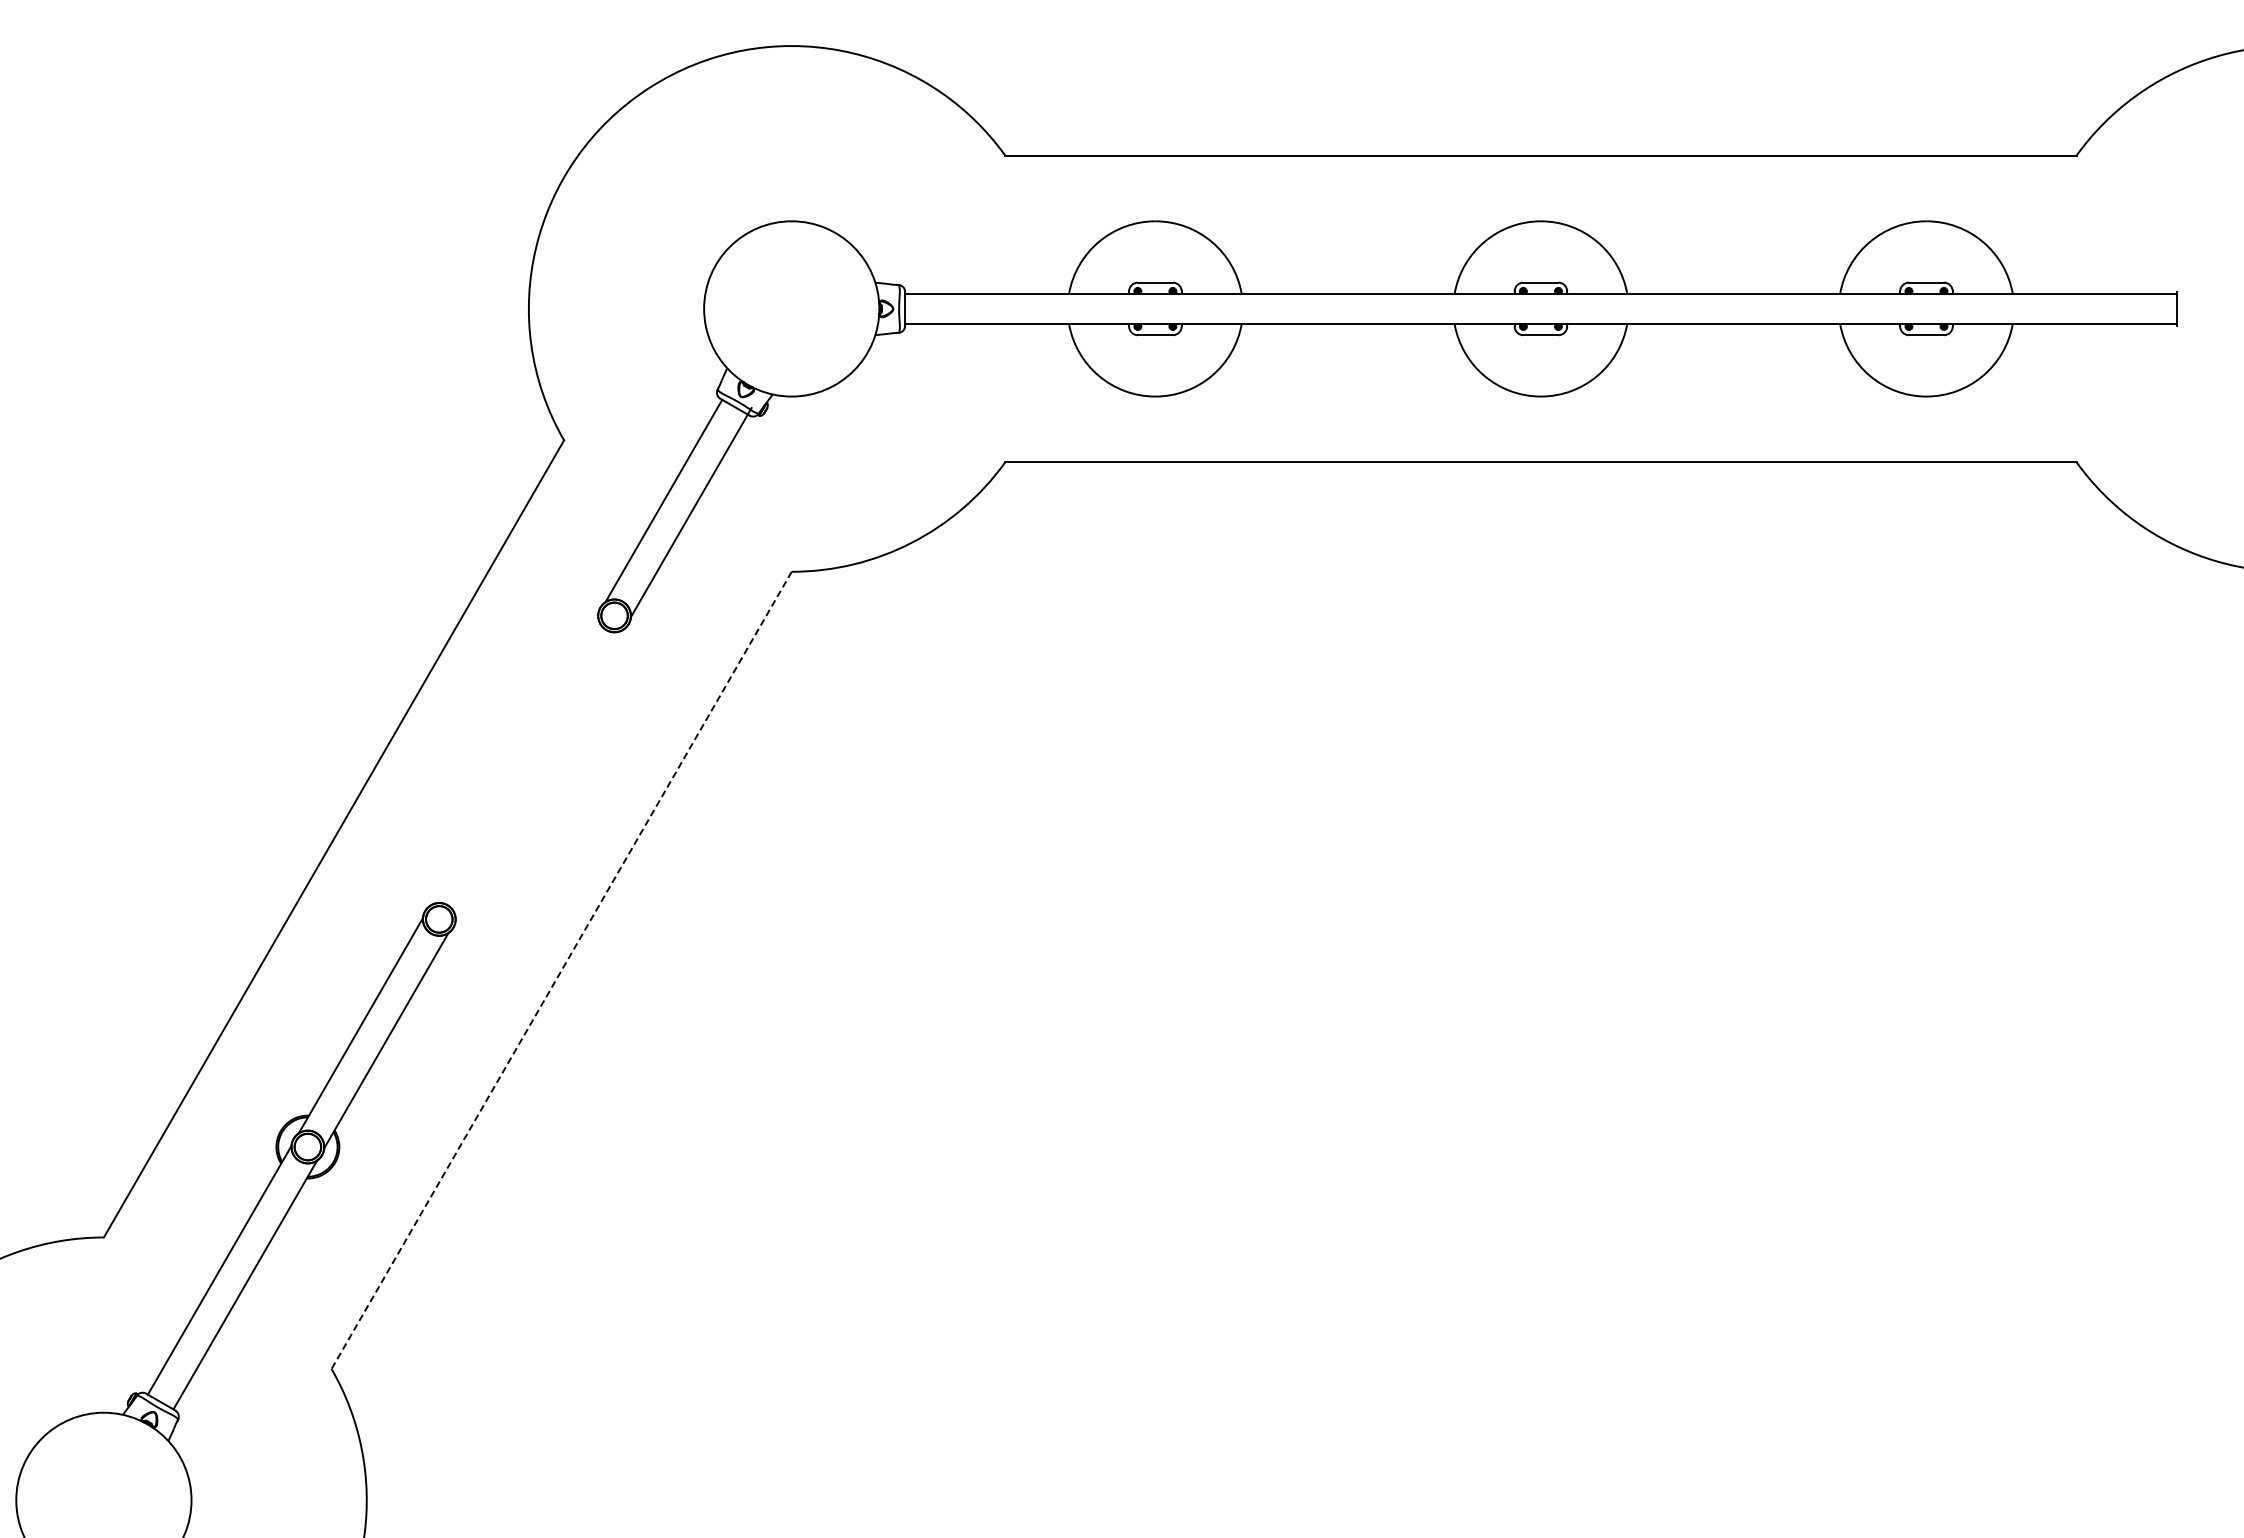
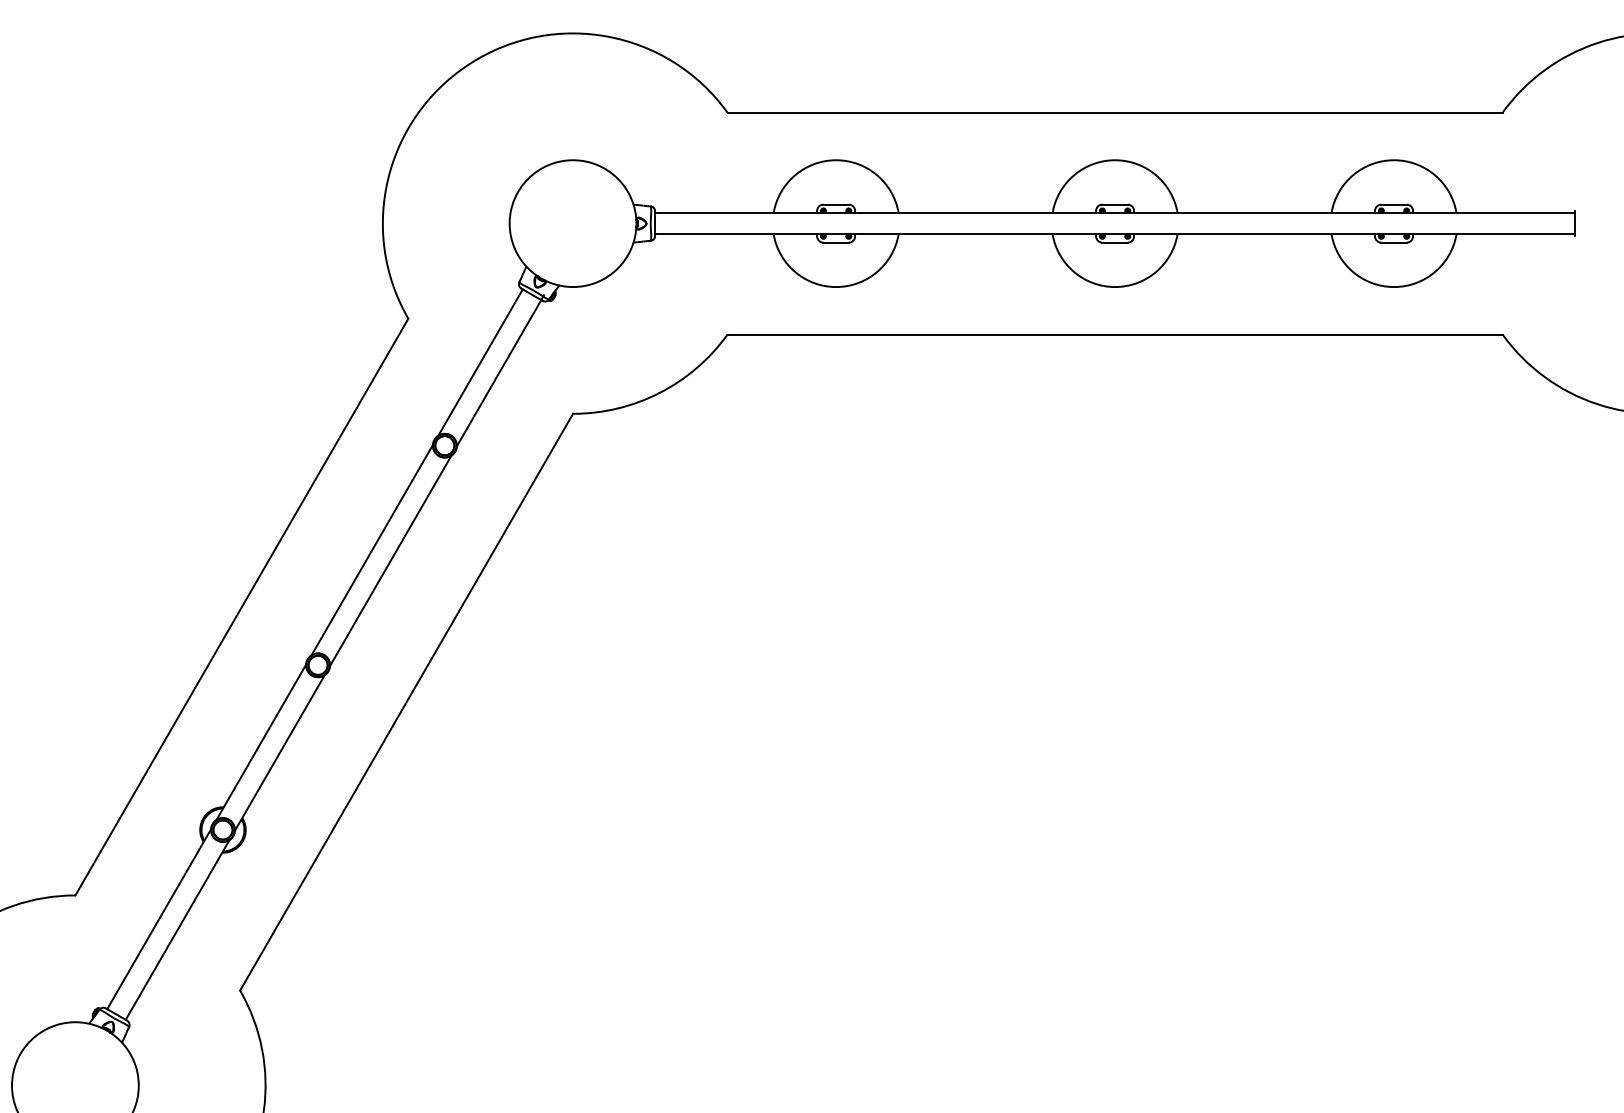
line: (514, 759) -> (372, 549), added
line: (539, 774) -> (390, 560), added
line: (561, 970) -> (406, 702), dashed -> solid

